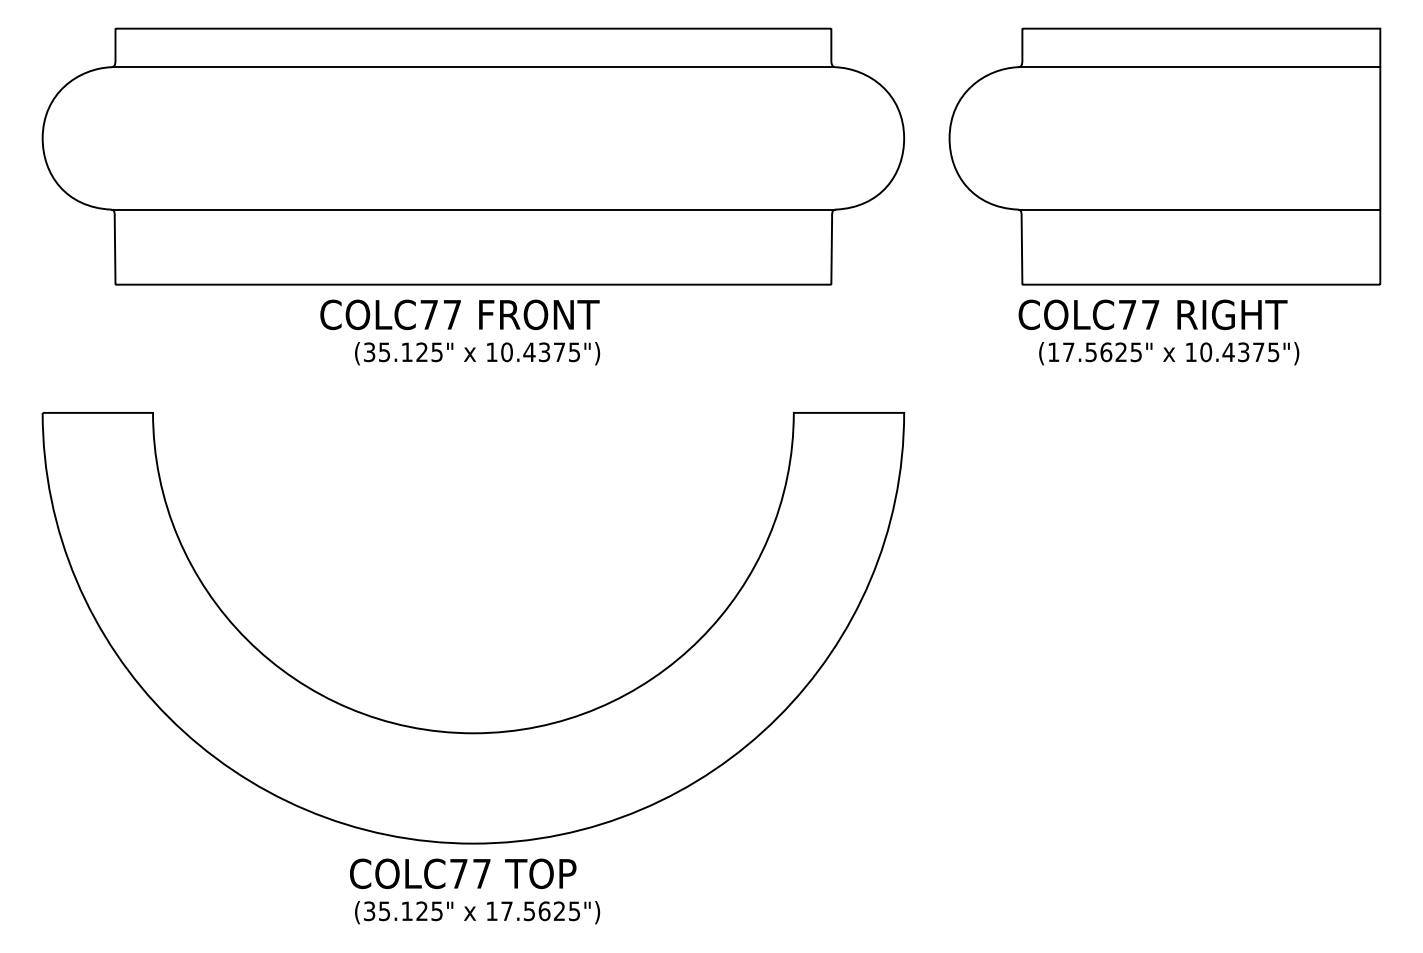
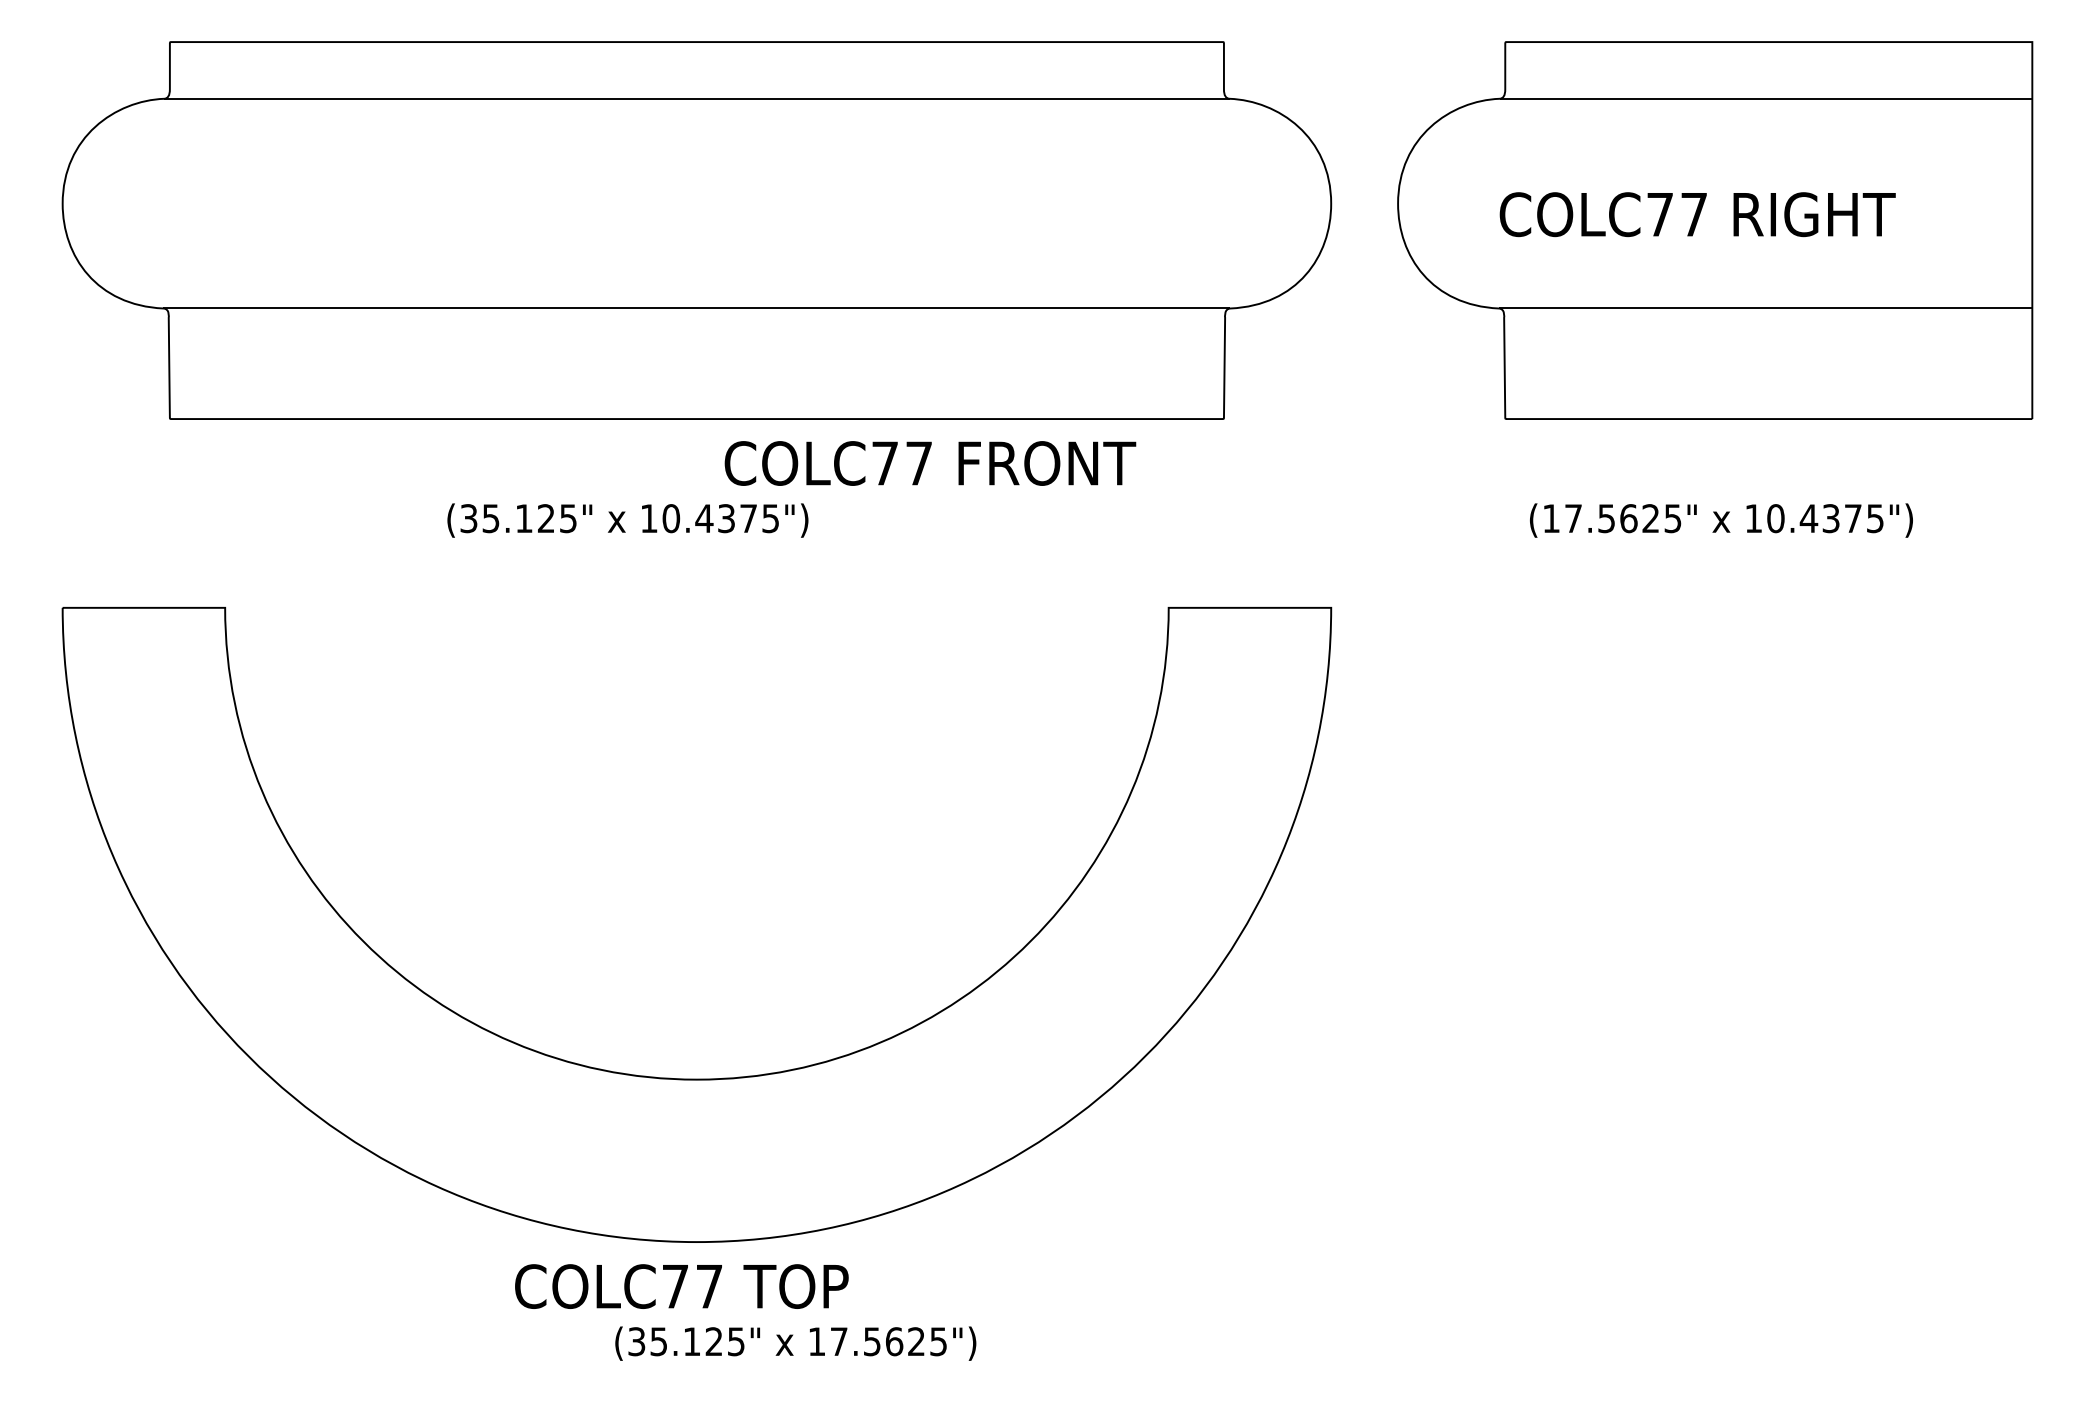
text: (459, 314) -> (929, 462), moved
text: (1152, 314) -> (1696, 214), moved
text: (477, 353) -> (627, 520), moved
text: (477, 912) -> (795, 1343), moved

